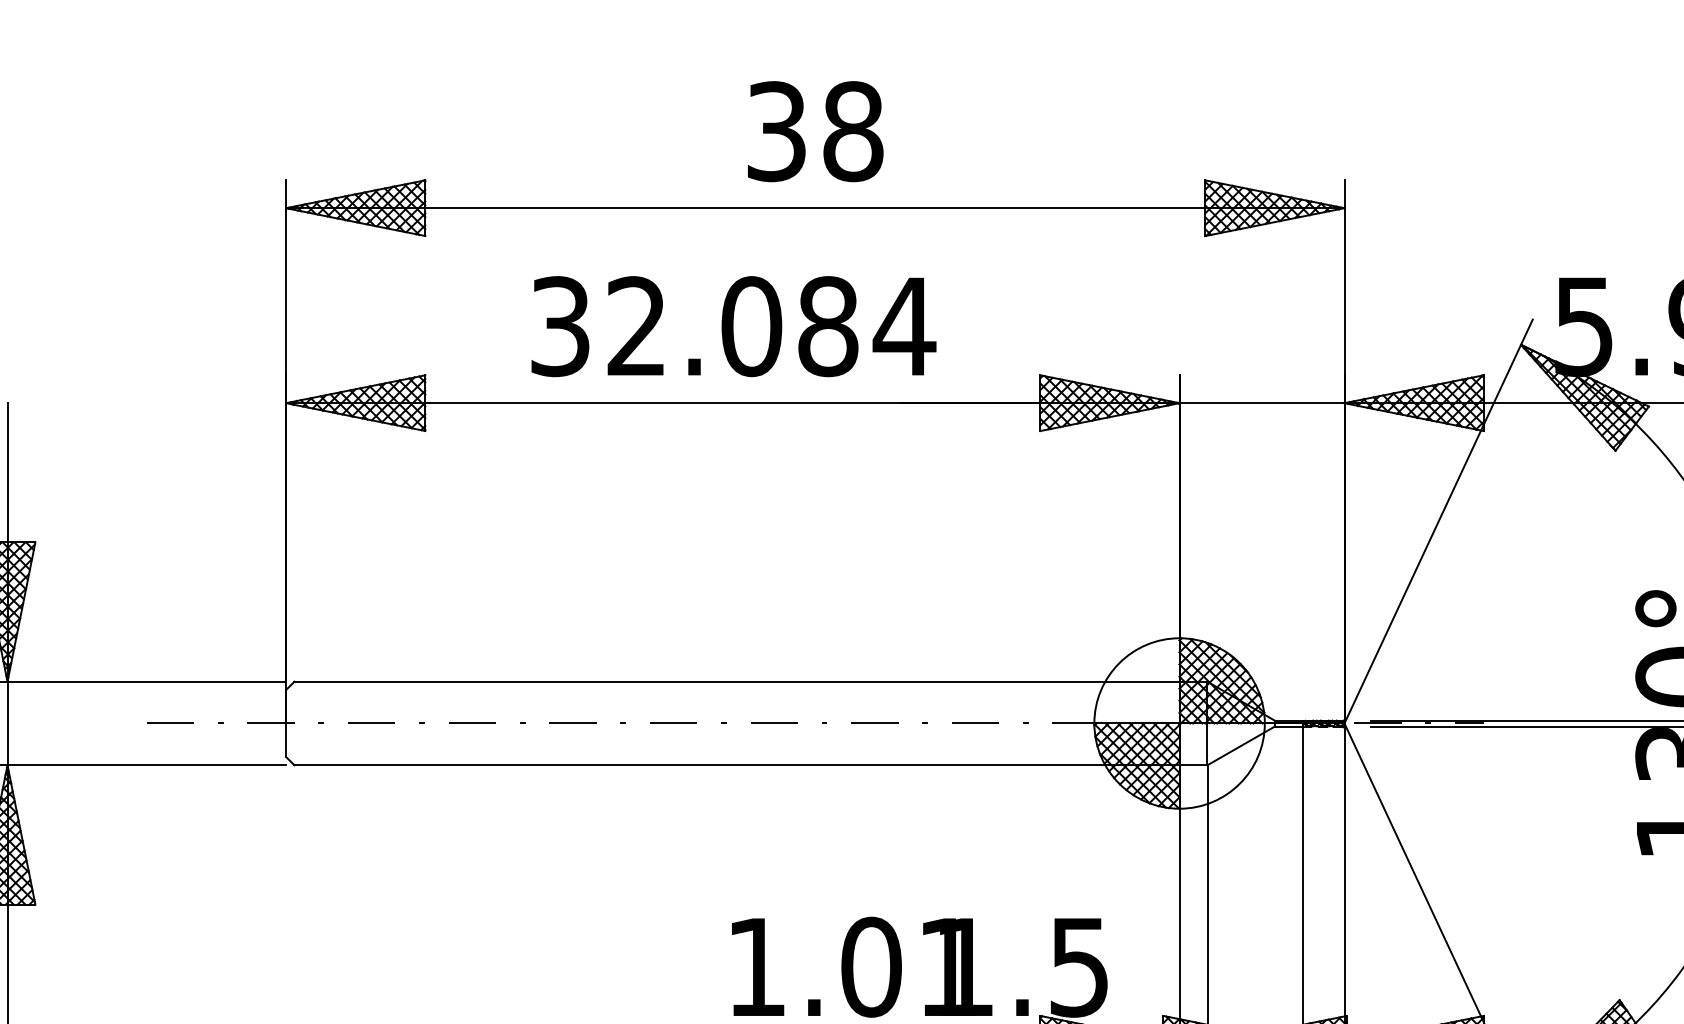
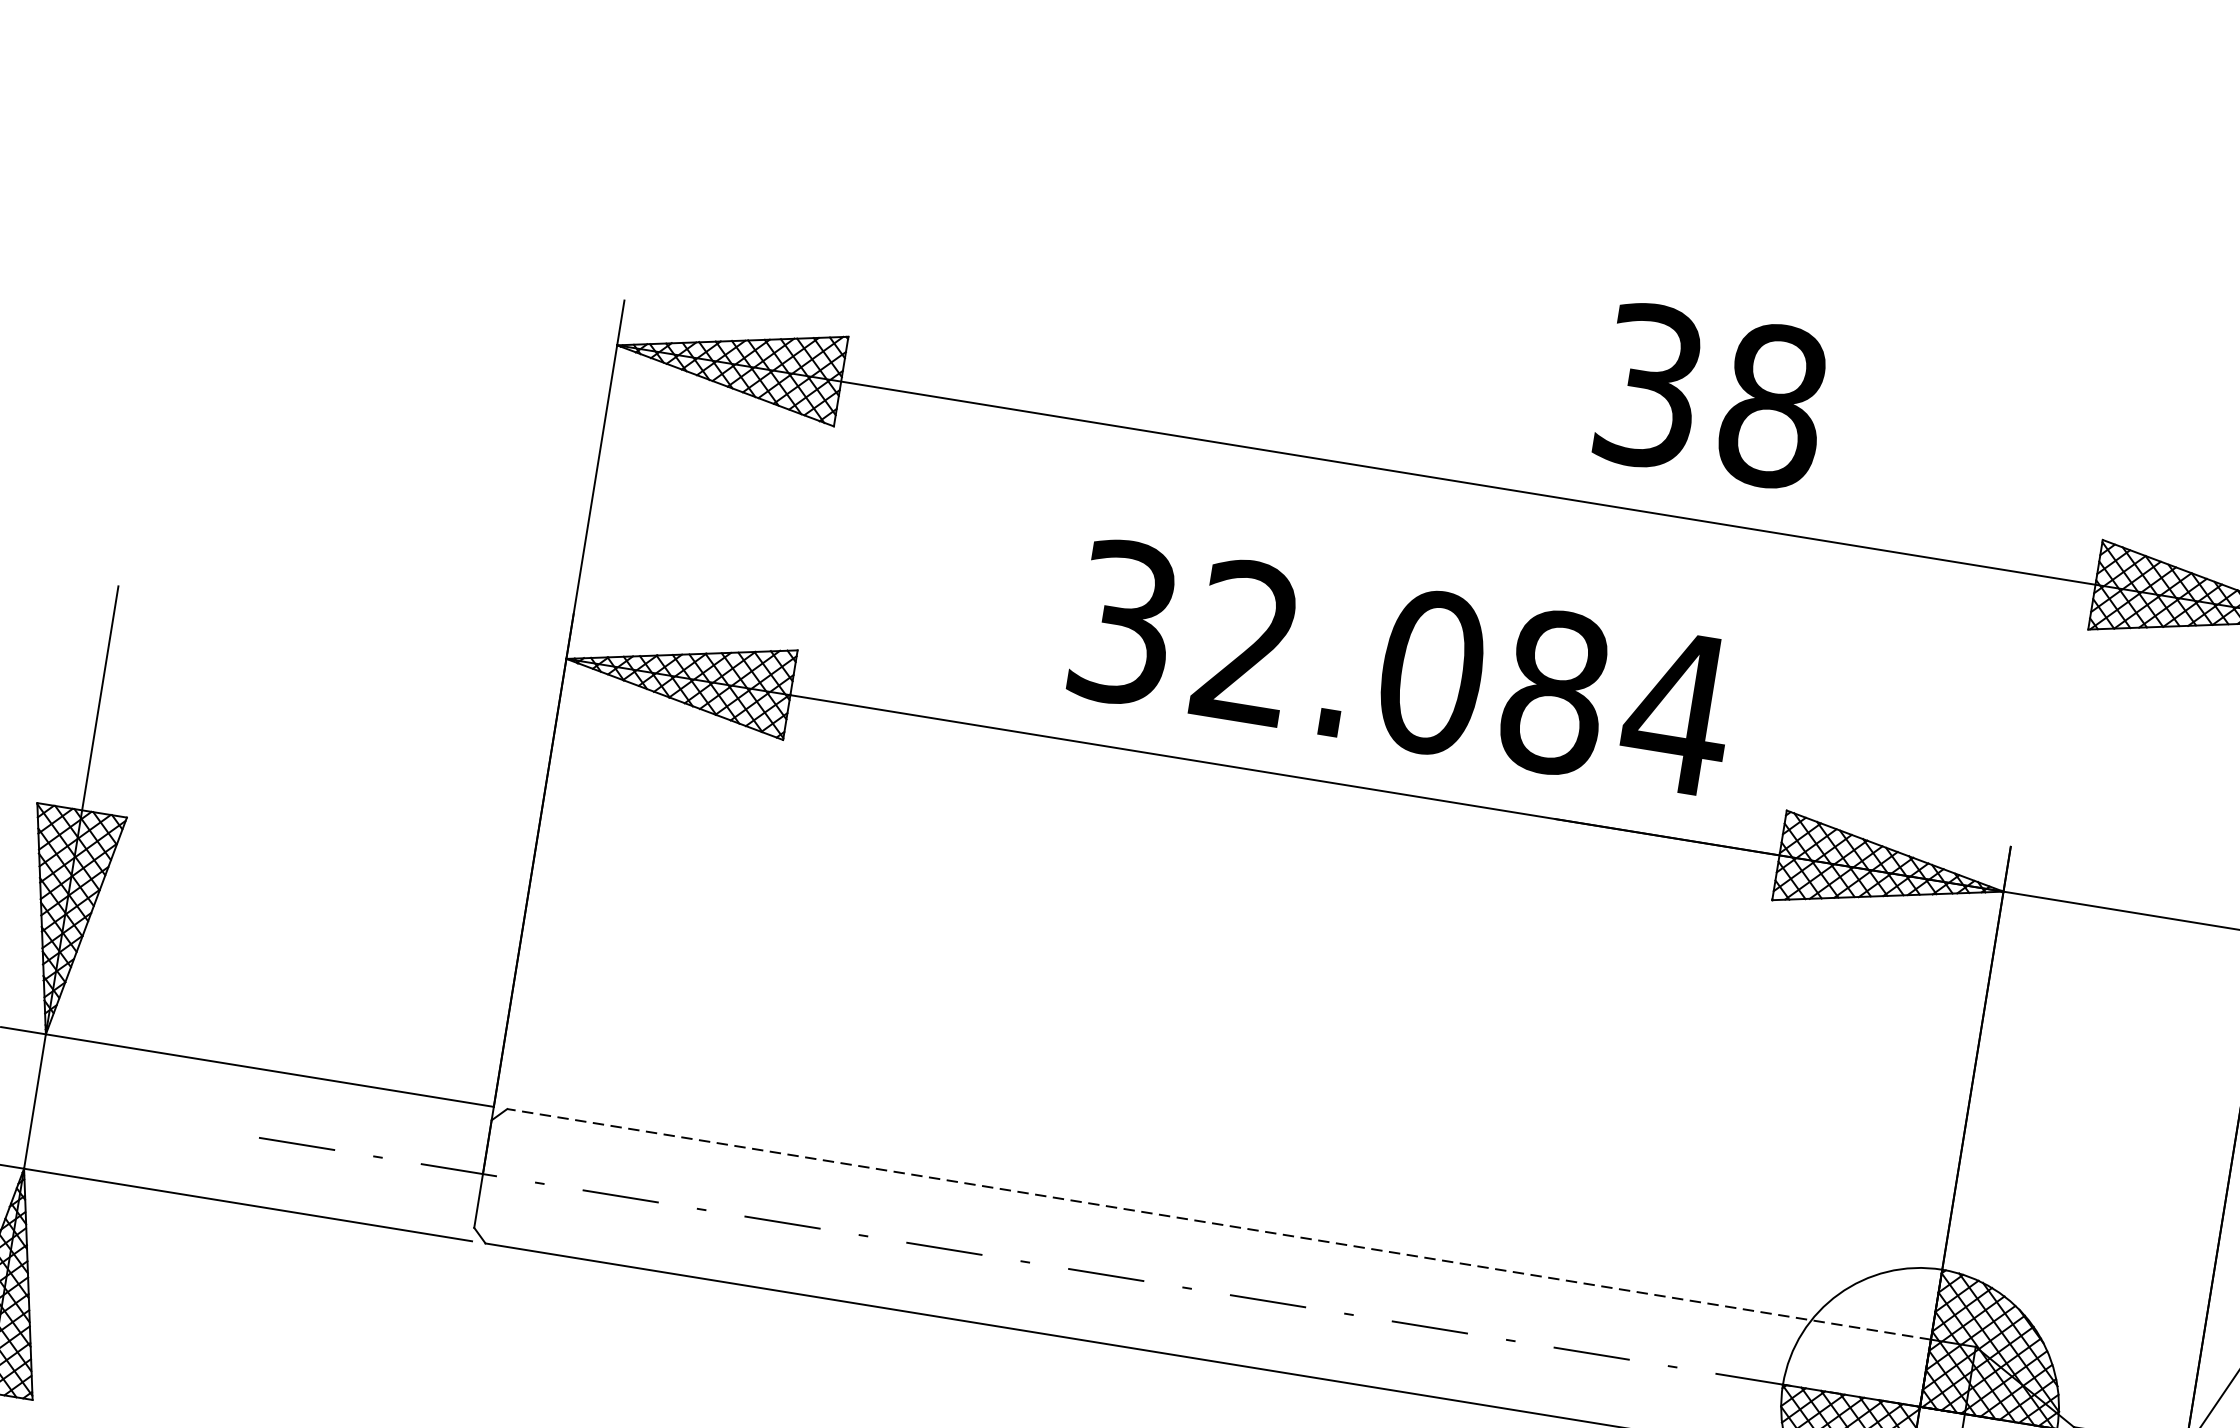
text: (815, 131) -> (1712, 396), moved
text: (733, 326) -> (1402, 667), moved
line: (737, 681) -> (1219, 1224), solid -> dashed

